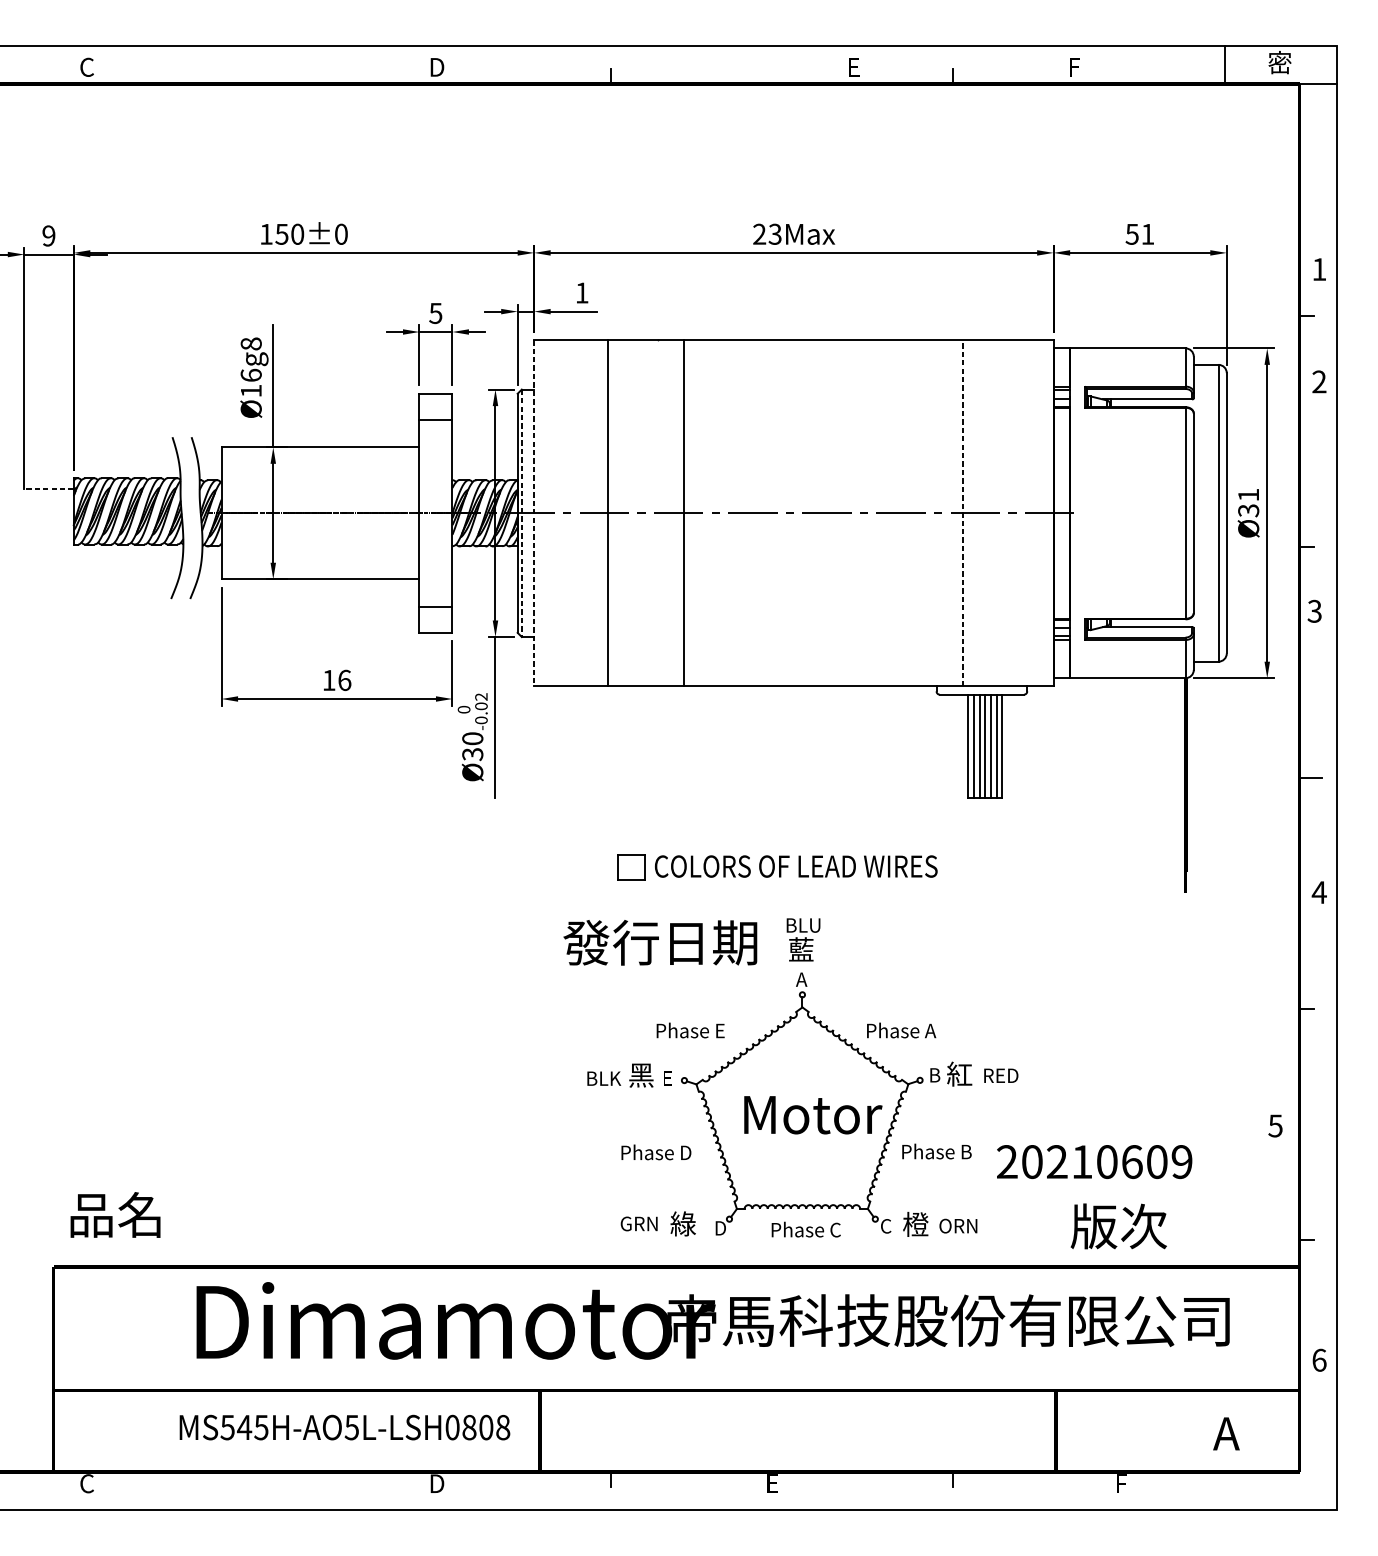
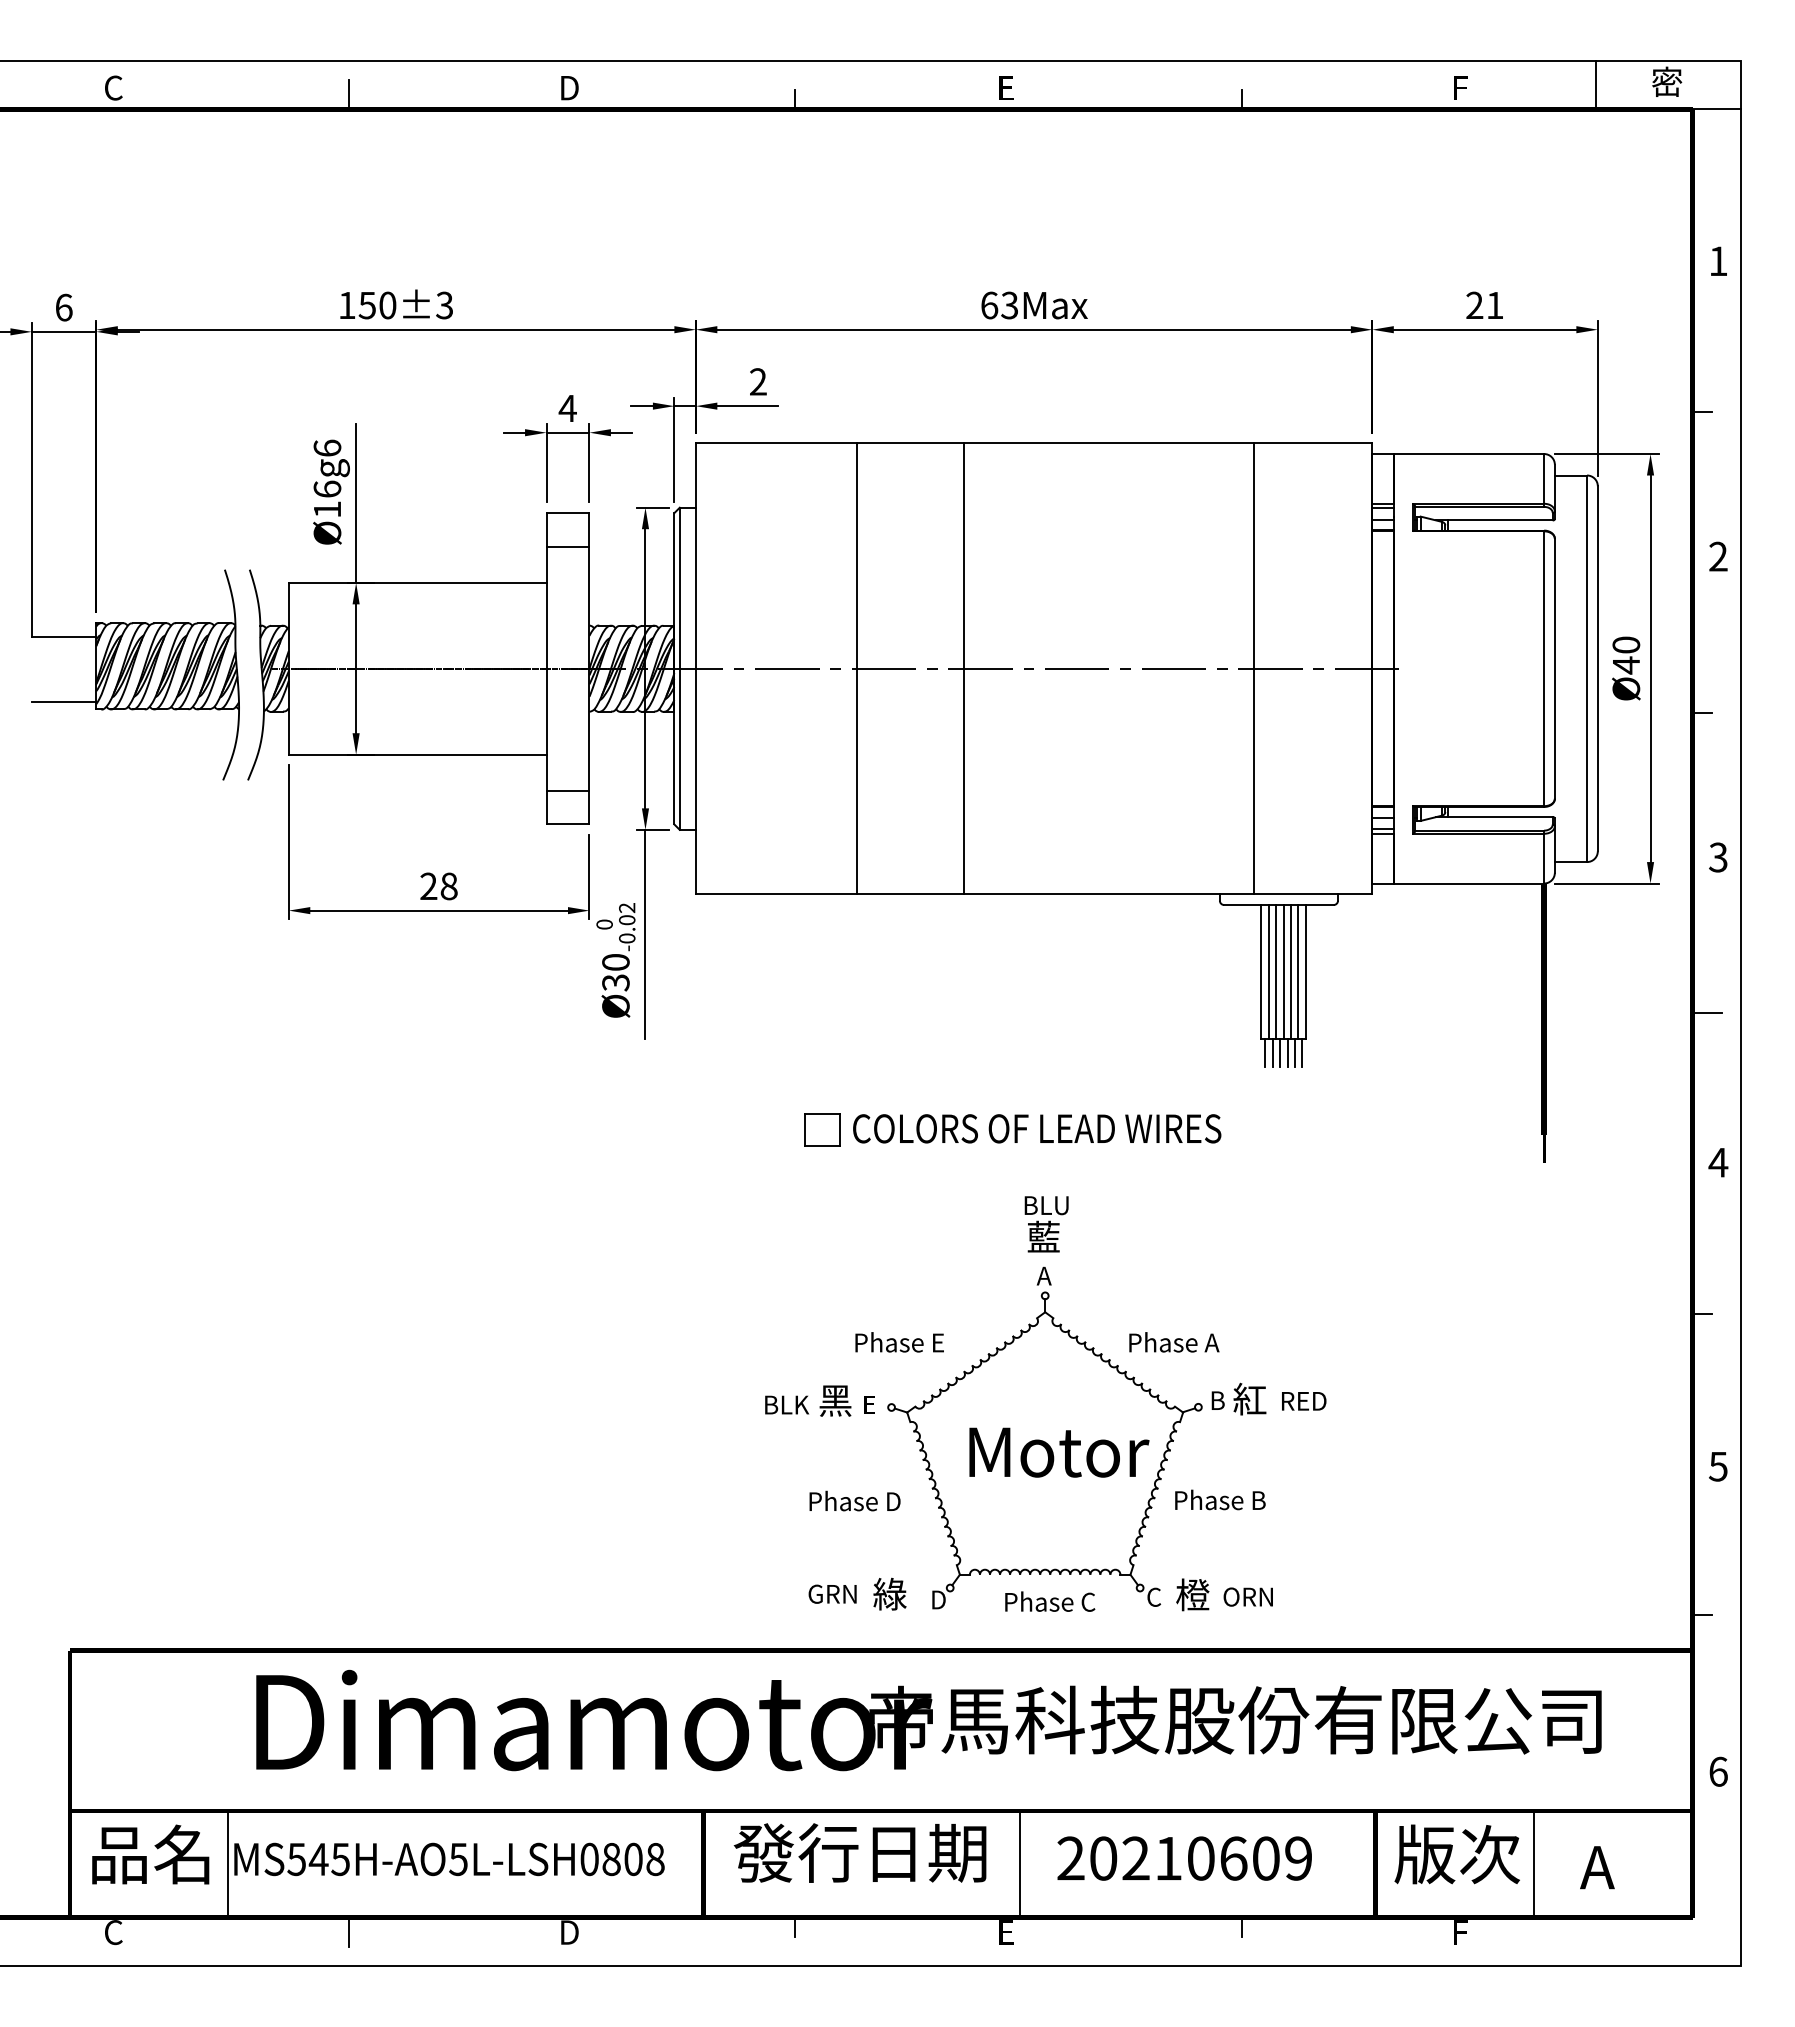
text: (854, 66) -> (1006, 87), moved
text: (1074, 66) -> (1460, 87), moved
line: (268, 72) -> (349, 94), added
text: (341, 234) -> (444, 305), 150±0 -> 150±3
text: (759, 234) -> (989, 305), 23Max -> 63Max
text: (1132, 234) -> (1474, 305), 51 -> 21
text: (48, 235) -> (63, 307), 9 -> 6
text: (1319, 268) -> (1718, 260), moved
text: (582, 292) -> (758, 381), 1 -> 2
text: (435, 313) -> (567, 408), 5 -> 4
text: (251, 343) -> (327, 447), Ø16g8 -> Ø16g6
text: (1319, 381) -> (1718, 556), moved
line: (48, 489) -> (63, 637), dashed -> solid
text: (1248, 503) -> (1626, 655), Ø31 -> Ø40
line: (521, 513) -> (679, 669), dashed -> solid
line: (533, 513) -> (695, 669), dashed -> solid
line: (607, 513) -> (856, 668), moved
line: (684, 513) -> (964, 668), moved
line: (963, 513) -> (1254, 668), dashed -> solid
line: (48, 538) -> (63, 701), added
text: (1314, 611) -> (1718, 857), moved
text: (336, 680) -> (438, 886), 16 -> 28
line: (971, 807) -> (1265, 1052), added
line: (976, 807) -> (1272, 1052), added
line: (983, 807) -> (1280, 1052), added
line: (988, 807) -> (1287, 1052), added
line: (993, 807) -> (1294, 1052), added
line: (999, 807) -> (1302, 1052), added
text: (659, 942) -> (859, 1852), moved
text: (1275, 1125) -> (1718, 1466), moved
text: (1094, 1161) -> (1184, 1858), moved
text: (115, 1214) -> (150, 1854), moved
text: (1118, 1226) -> (1456, 1854), moved
line: (175, 1431) -> (228, 1864), added
line: (783, 1431) -> (1020, 1864), added
line: (1178, 1431) -> (1534, 1864), added
line: (268, 1482) -> (349, 1931), added

